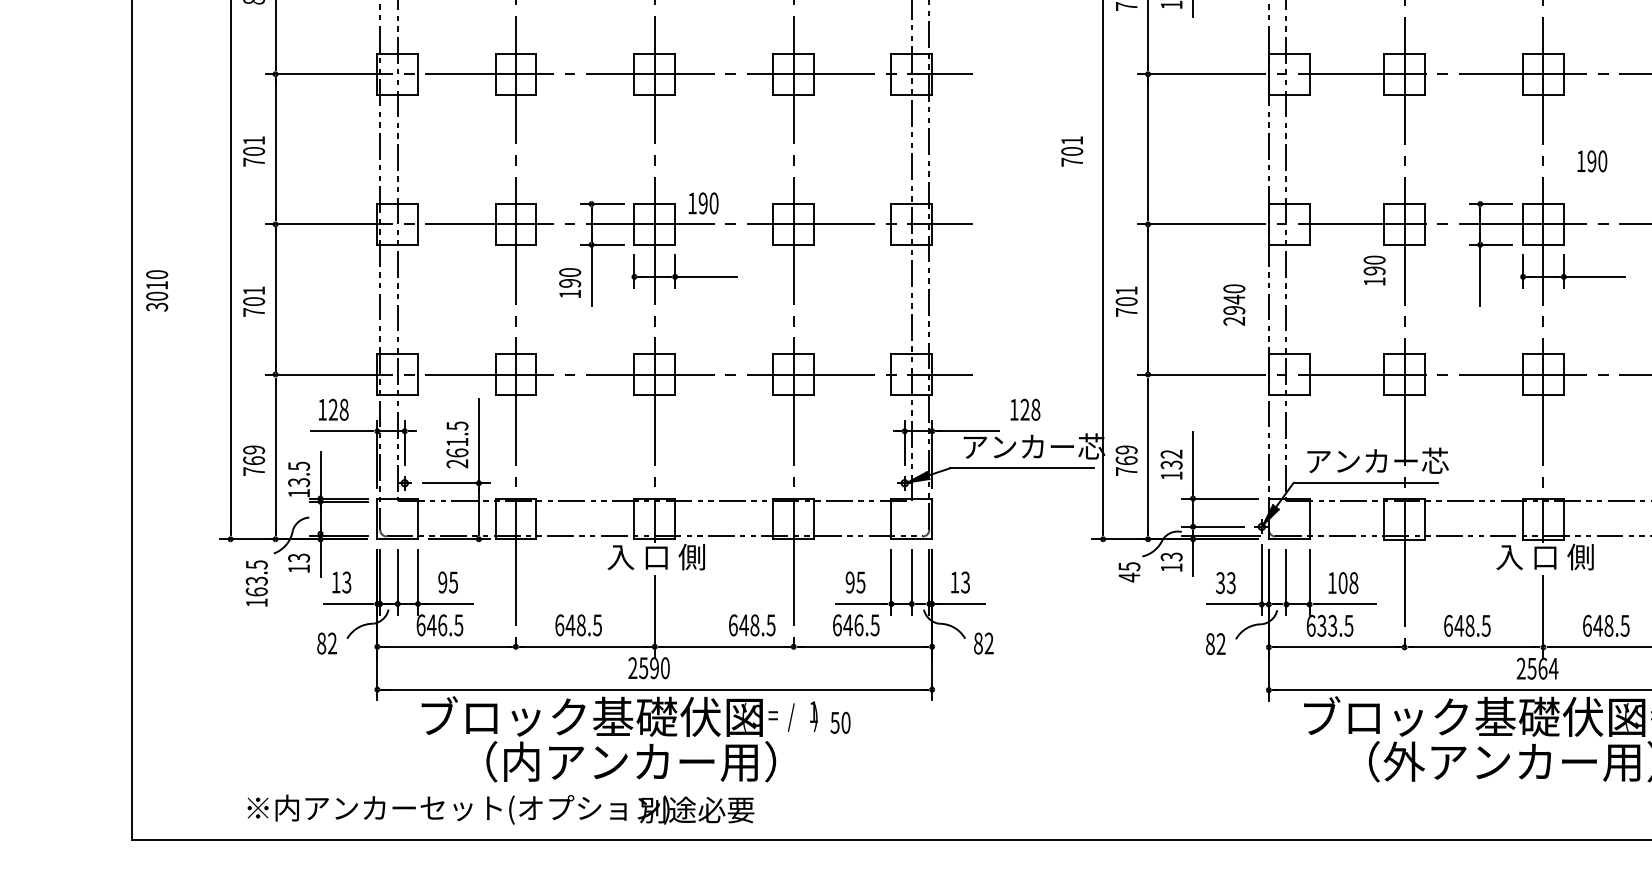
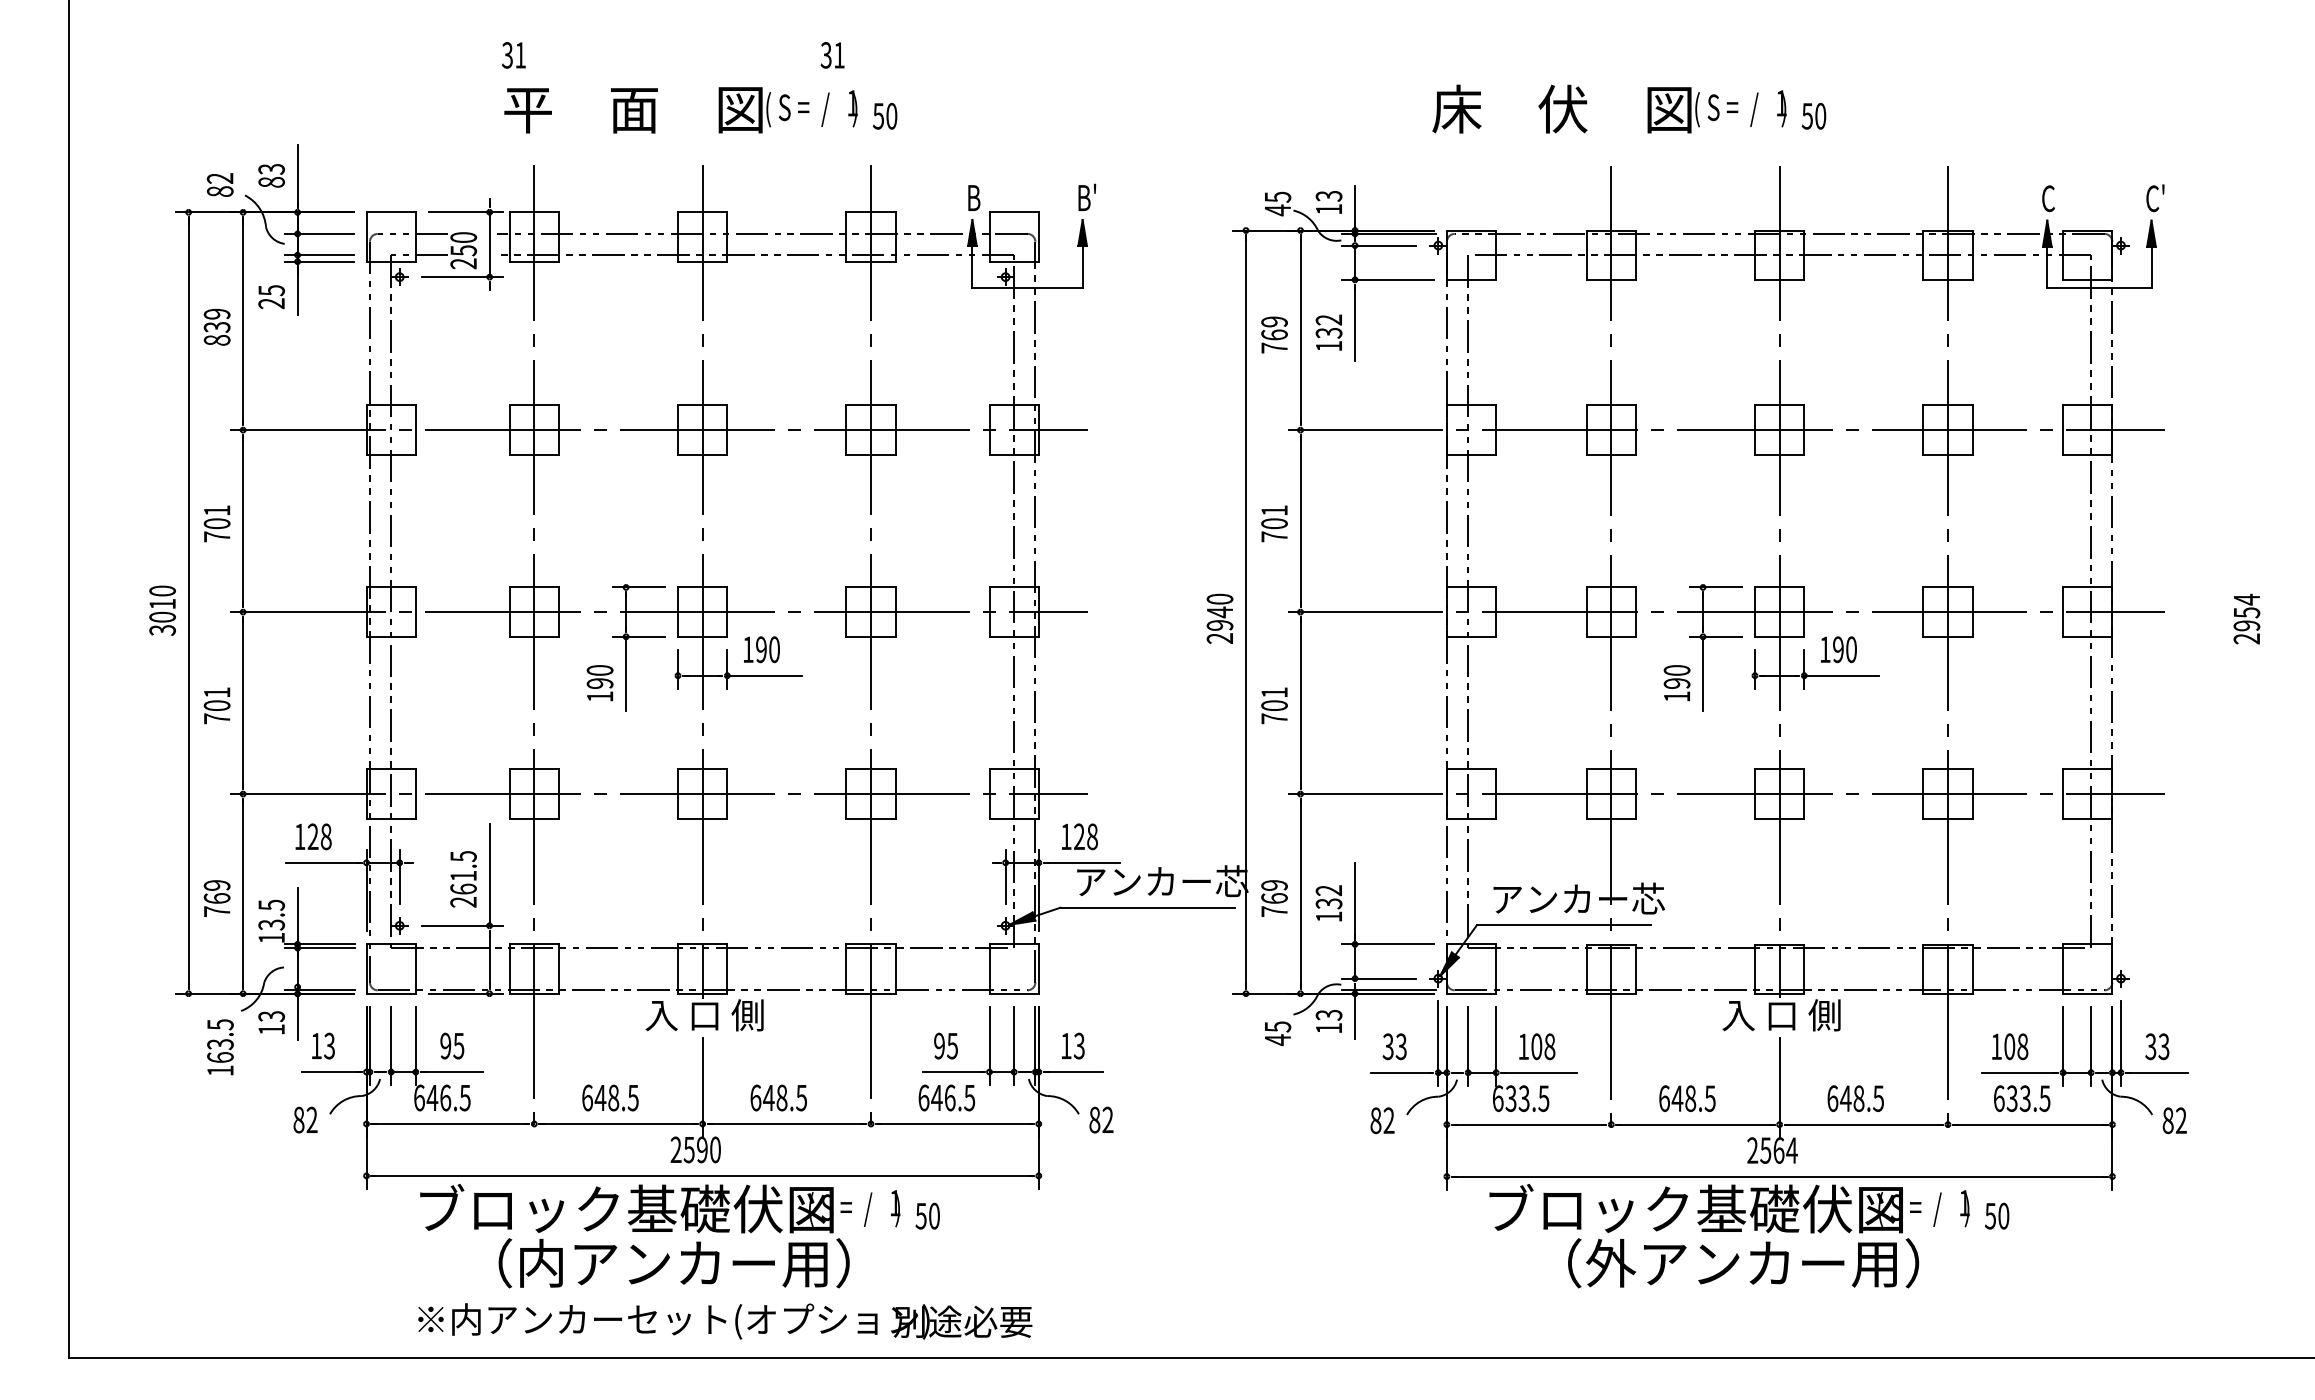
text: (1072, 151) -> (1274, 523), moved
text: (1592, 161) -> (1838, 649), moved
text: (703, 203) -> (761, 649), moved
text: (1374, 270) -> (1676, 683), moved
text: (157, 290) -> (162, 610), moved
text: (1233, 304) -> (1219, 618), moved
text: (1025, 409) -> (1079, 836), moved
text: (751, 624) -> (778, 1097), moved
text: (501, 809) -> (725, 1321), moved

